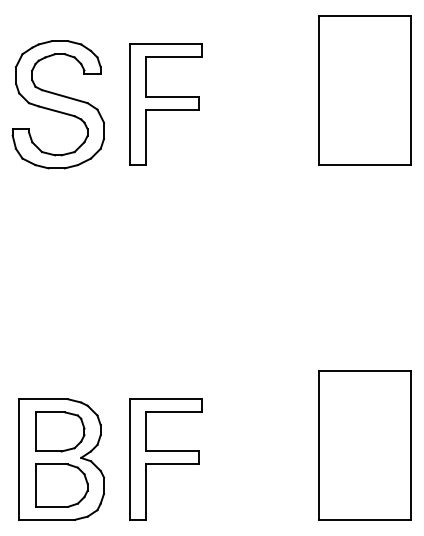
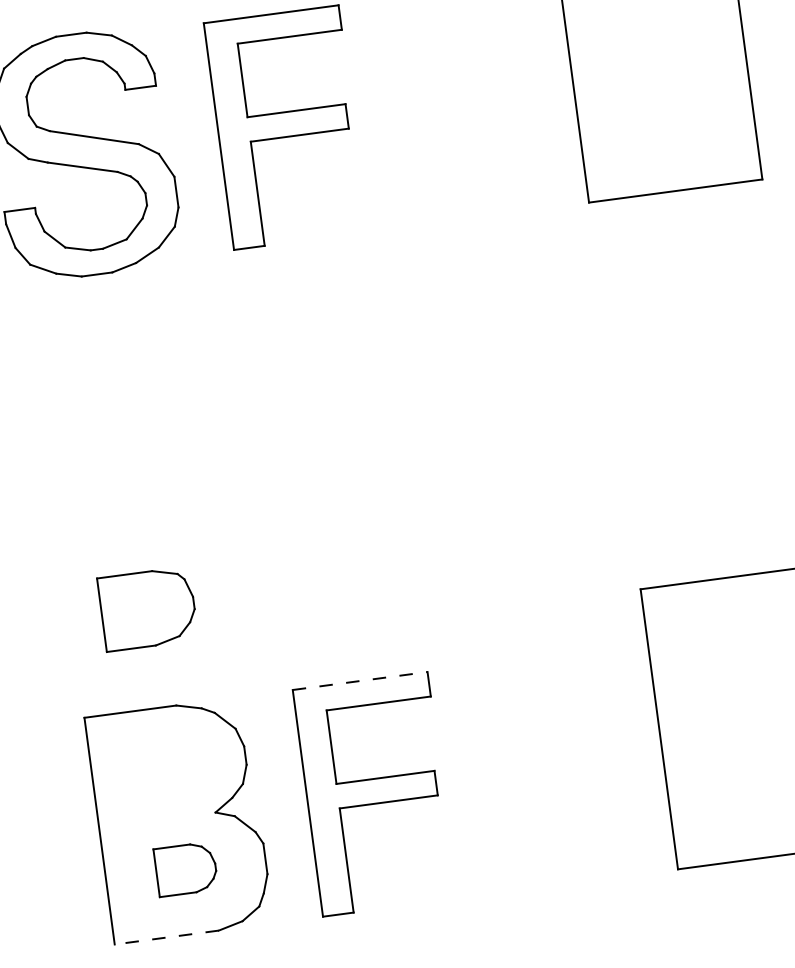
line: (165, 399) -> (359, 681), solid -> dashed
part: (60, 431) -> (148, 608), moved
part: (61, 485) -> (185, 869), size x0.6
line: (46, 519) -> (165, 936), solid -> dashed

